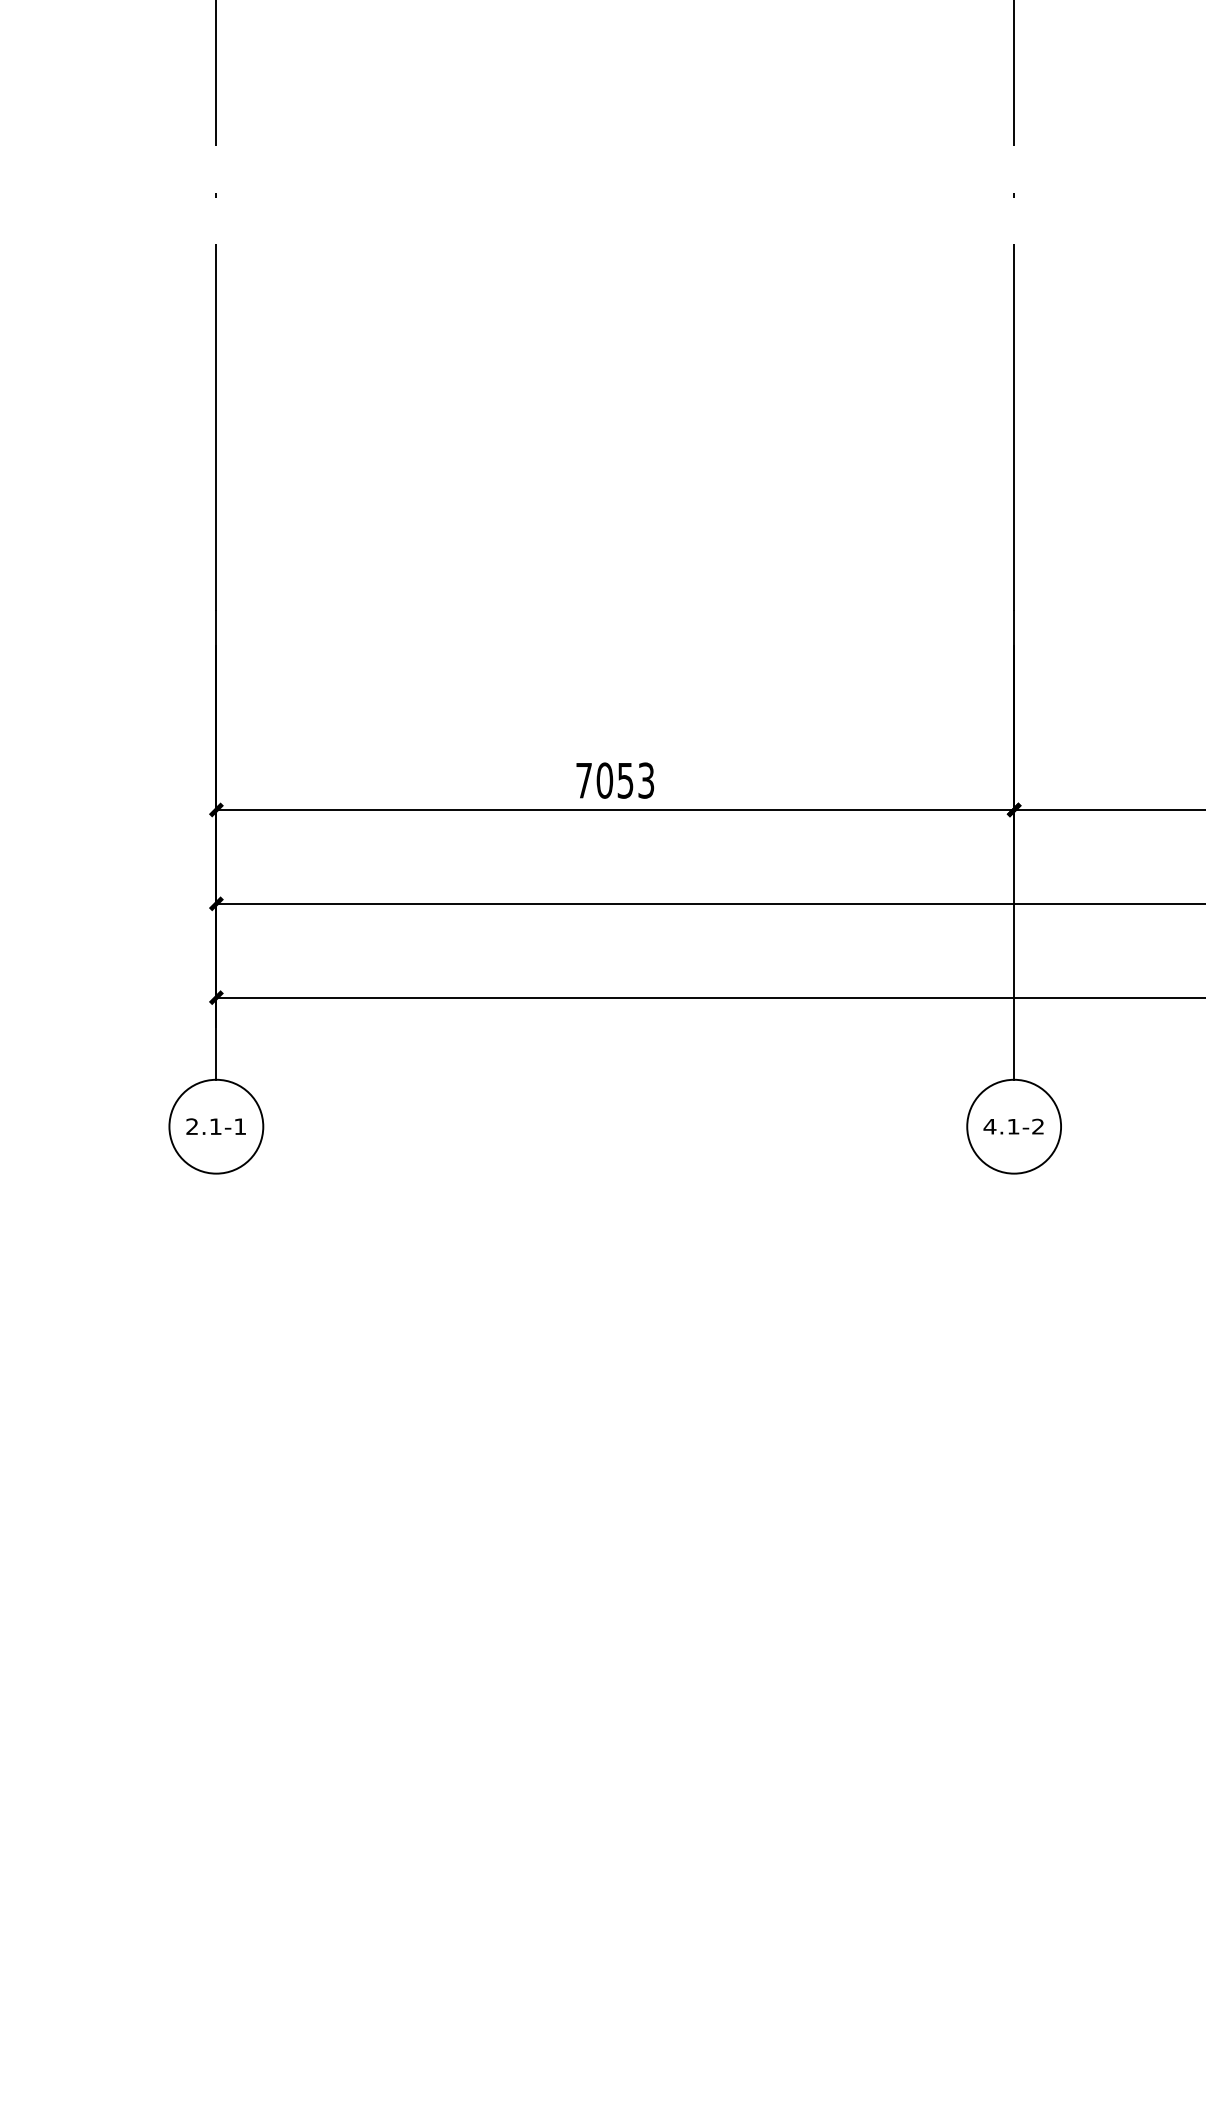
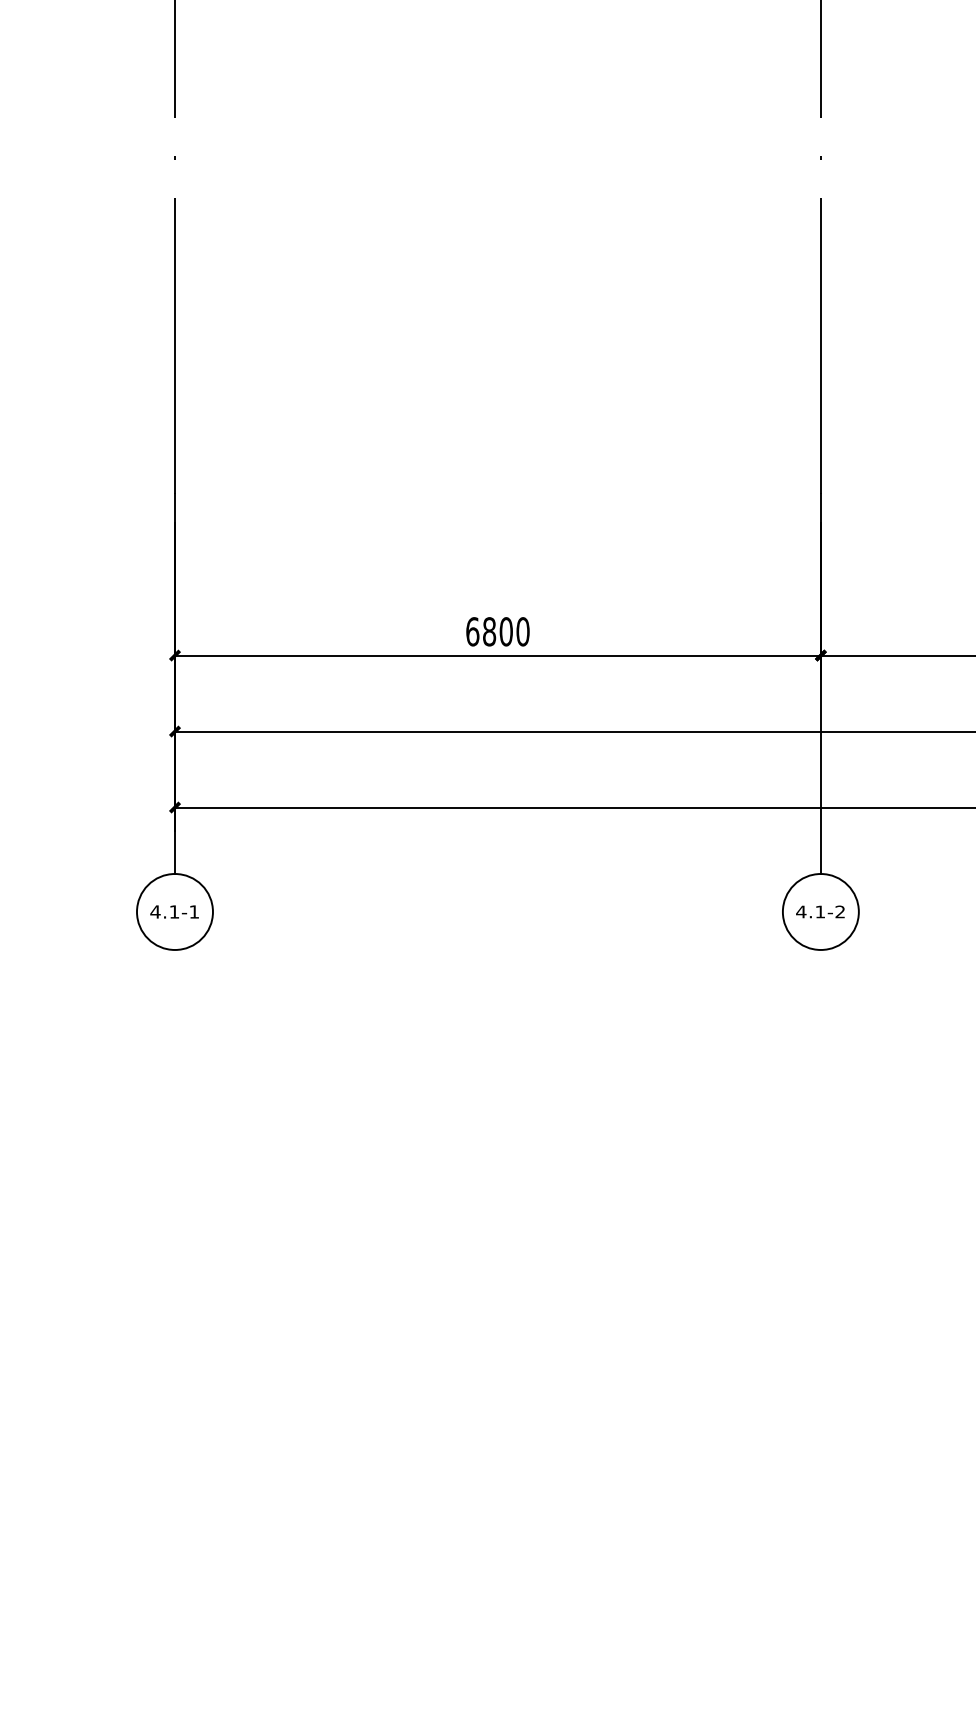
text: (614, 780) -> (497, 631), 7053 -> 6800
text: (192, 1126) -> (155, 911), 2.1-1 -> 4.1-1

